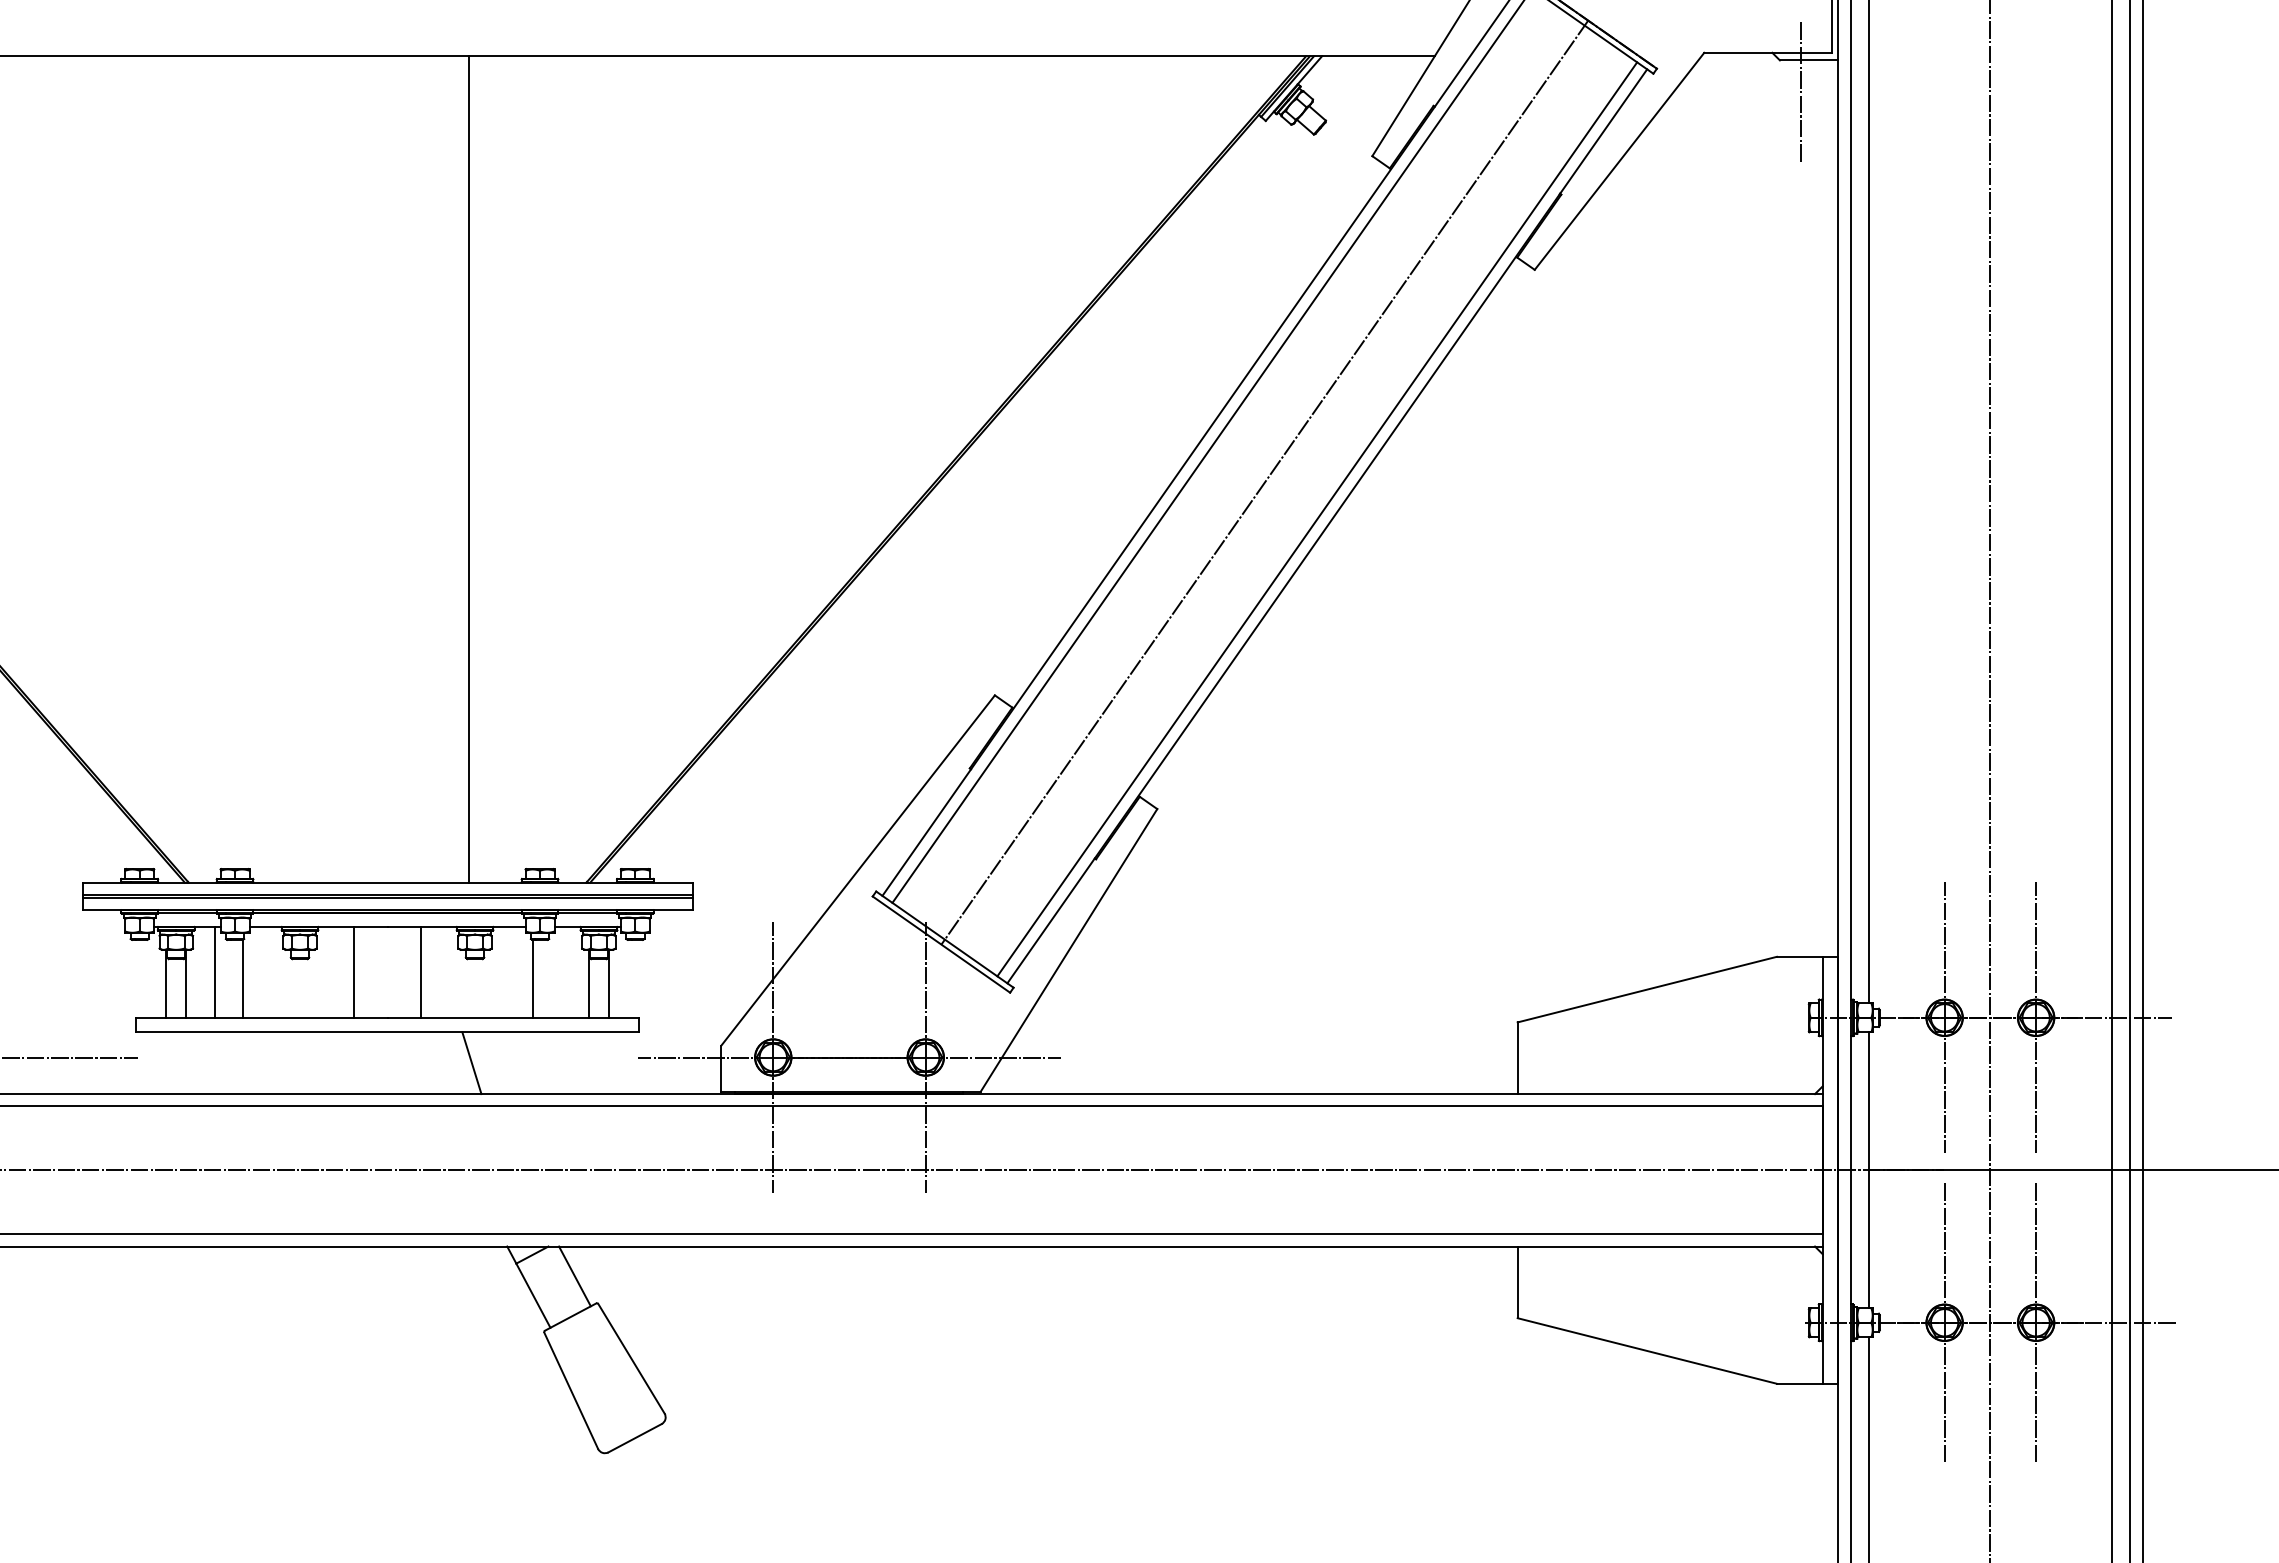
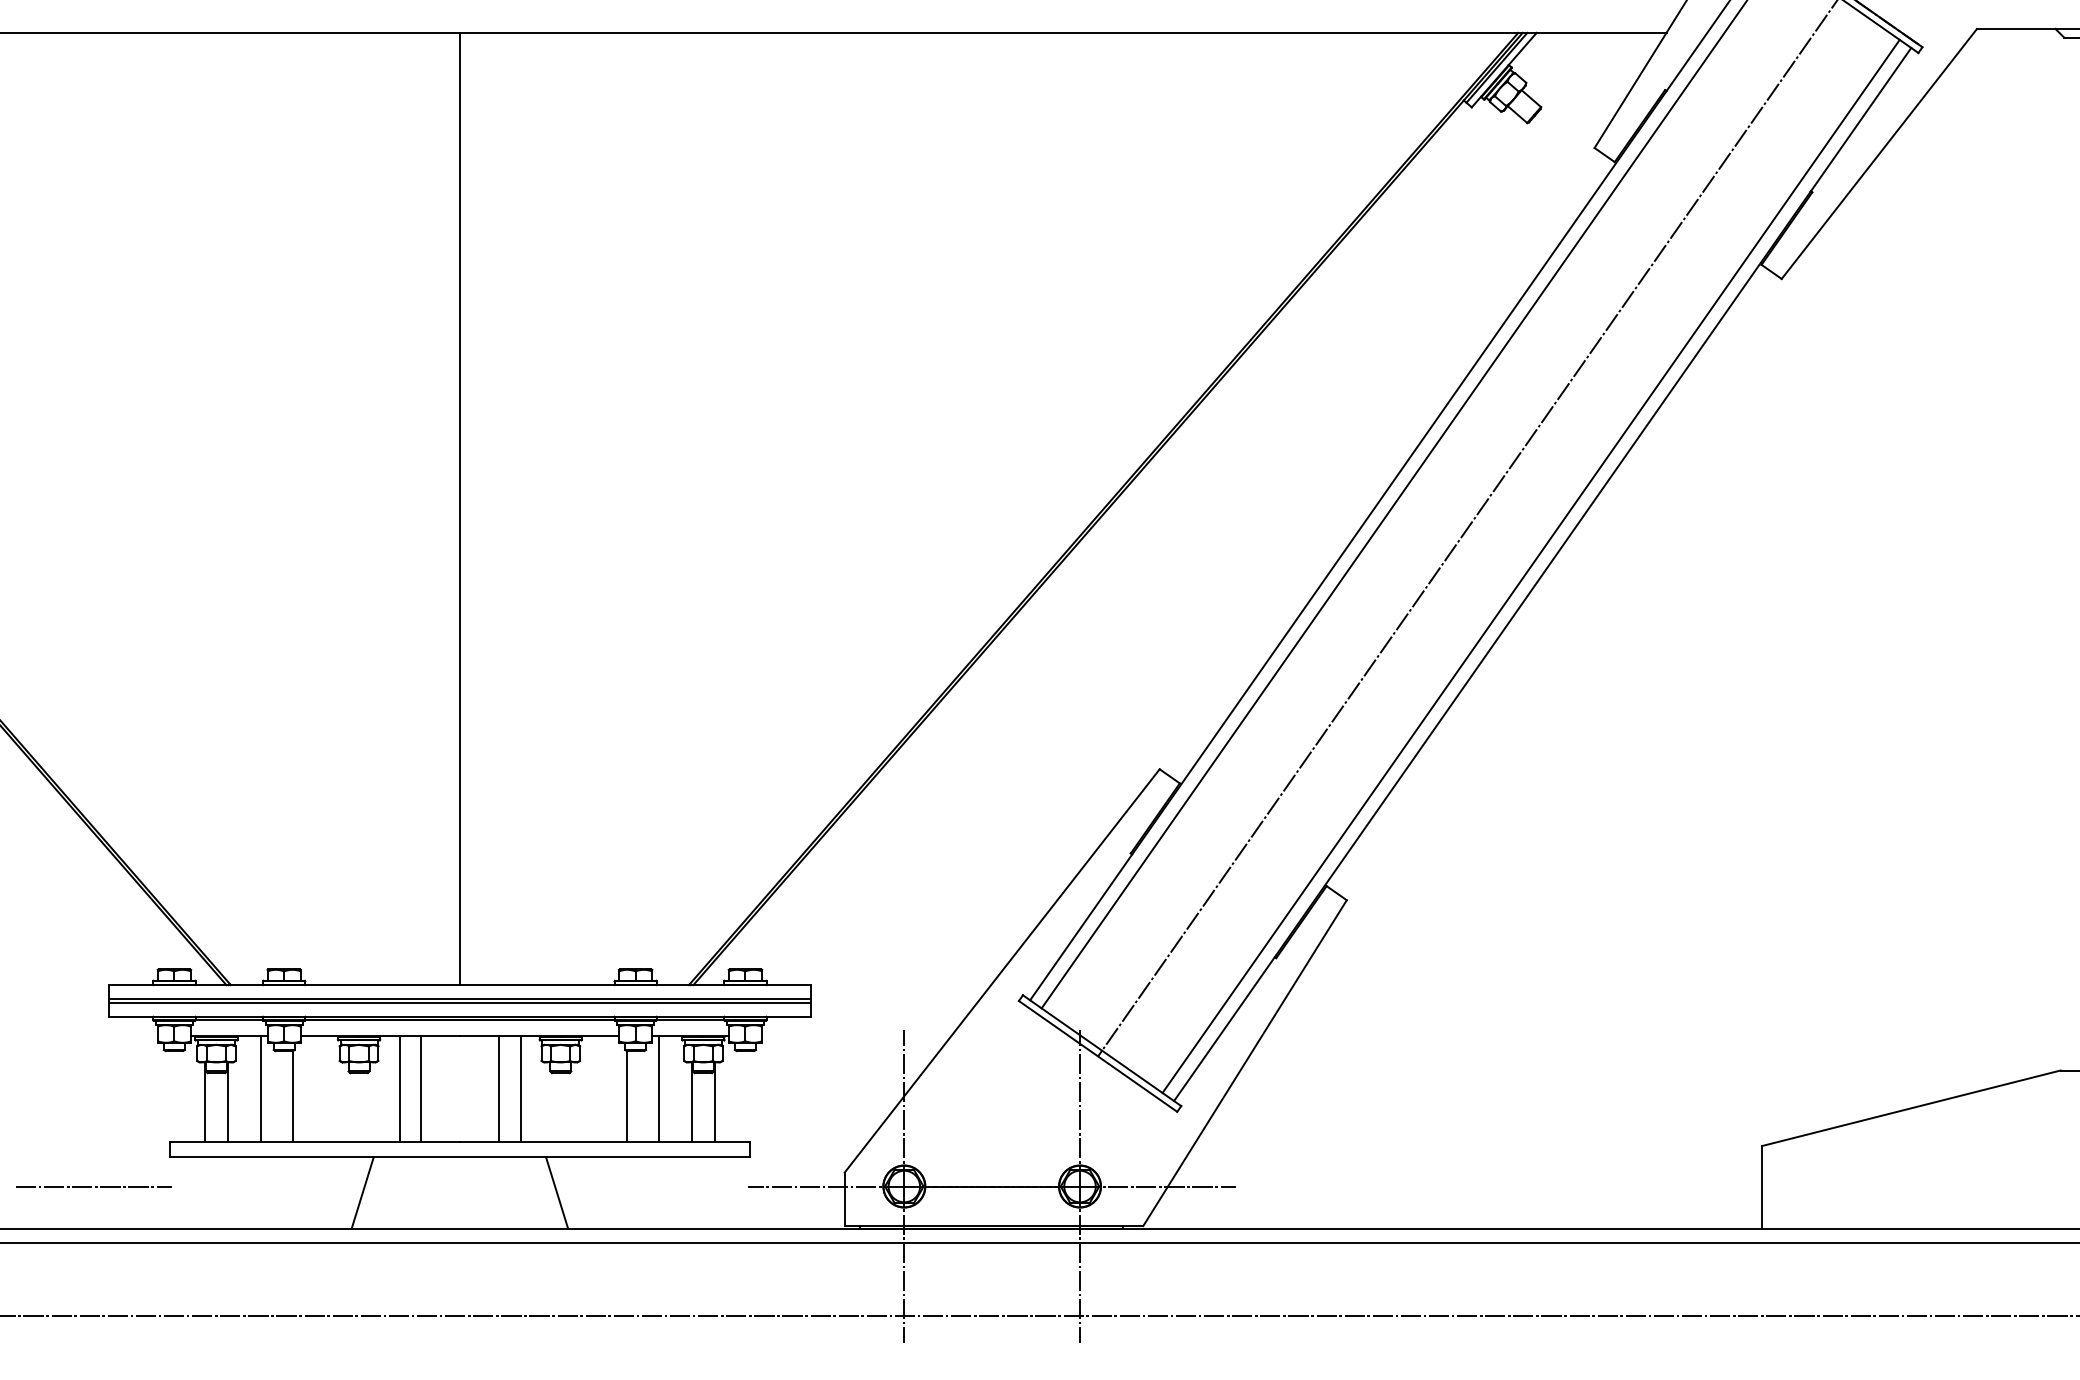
line: (468, 469) -> (459, 509), moved
line: (335, 972) -> (399, 1088), added
line: (440, 972) -> (520, 1088), added
line: (560, 972) -> (659, 1088), added
line: (302, 1063) -> (361, 1193), added

